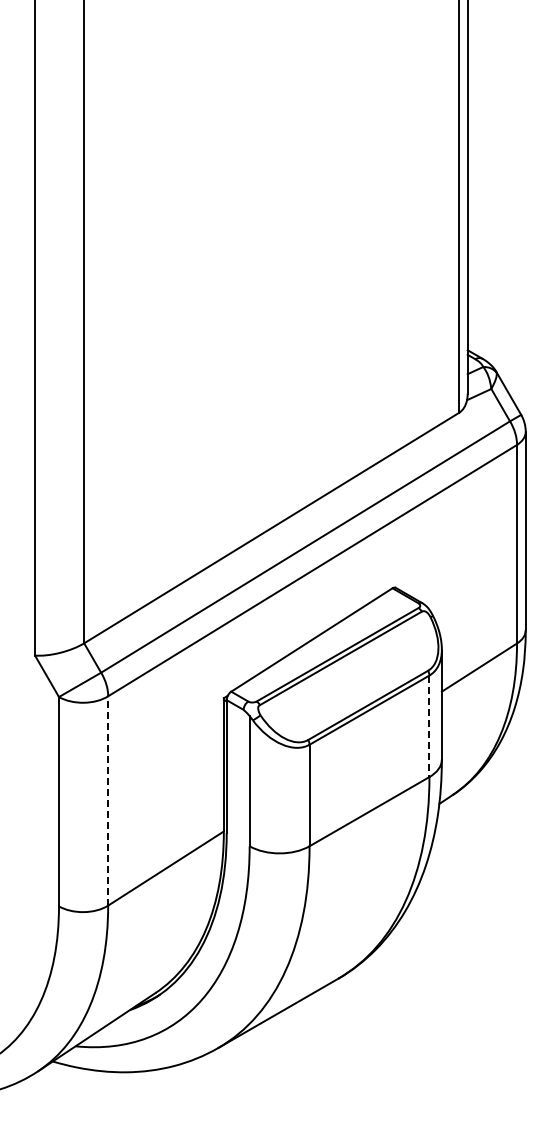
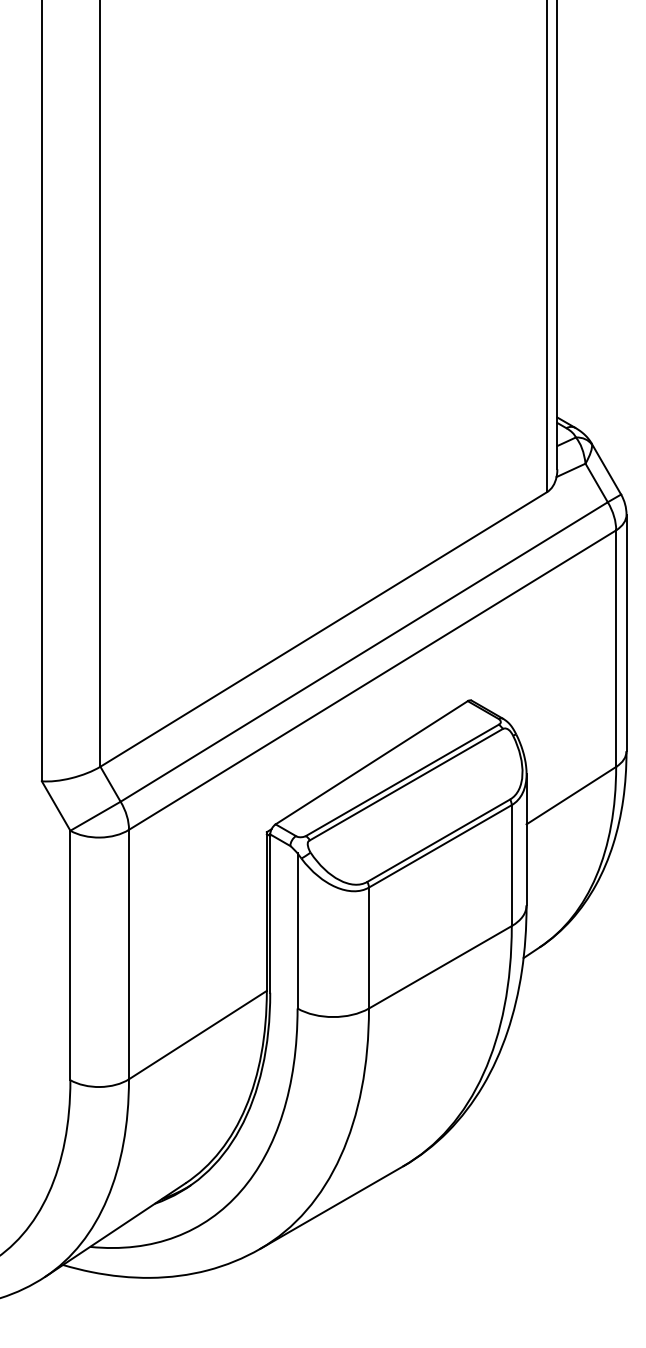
line: (429, 726) -> (511, 865), dashed -> solid
line: (108, 800) -> (129, 954), dashed -> solid

